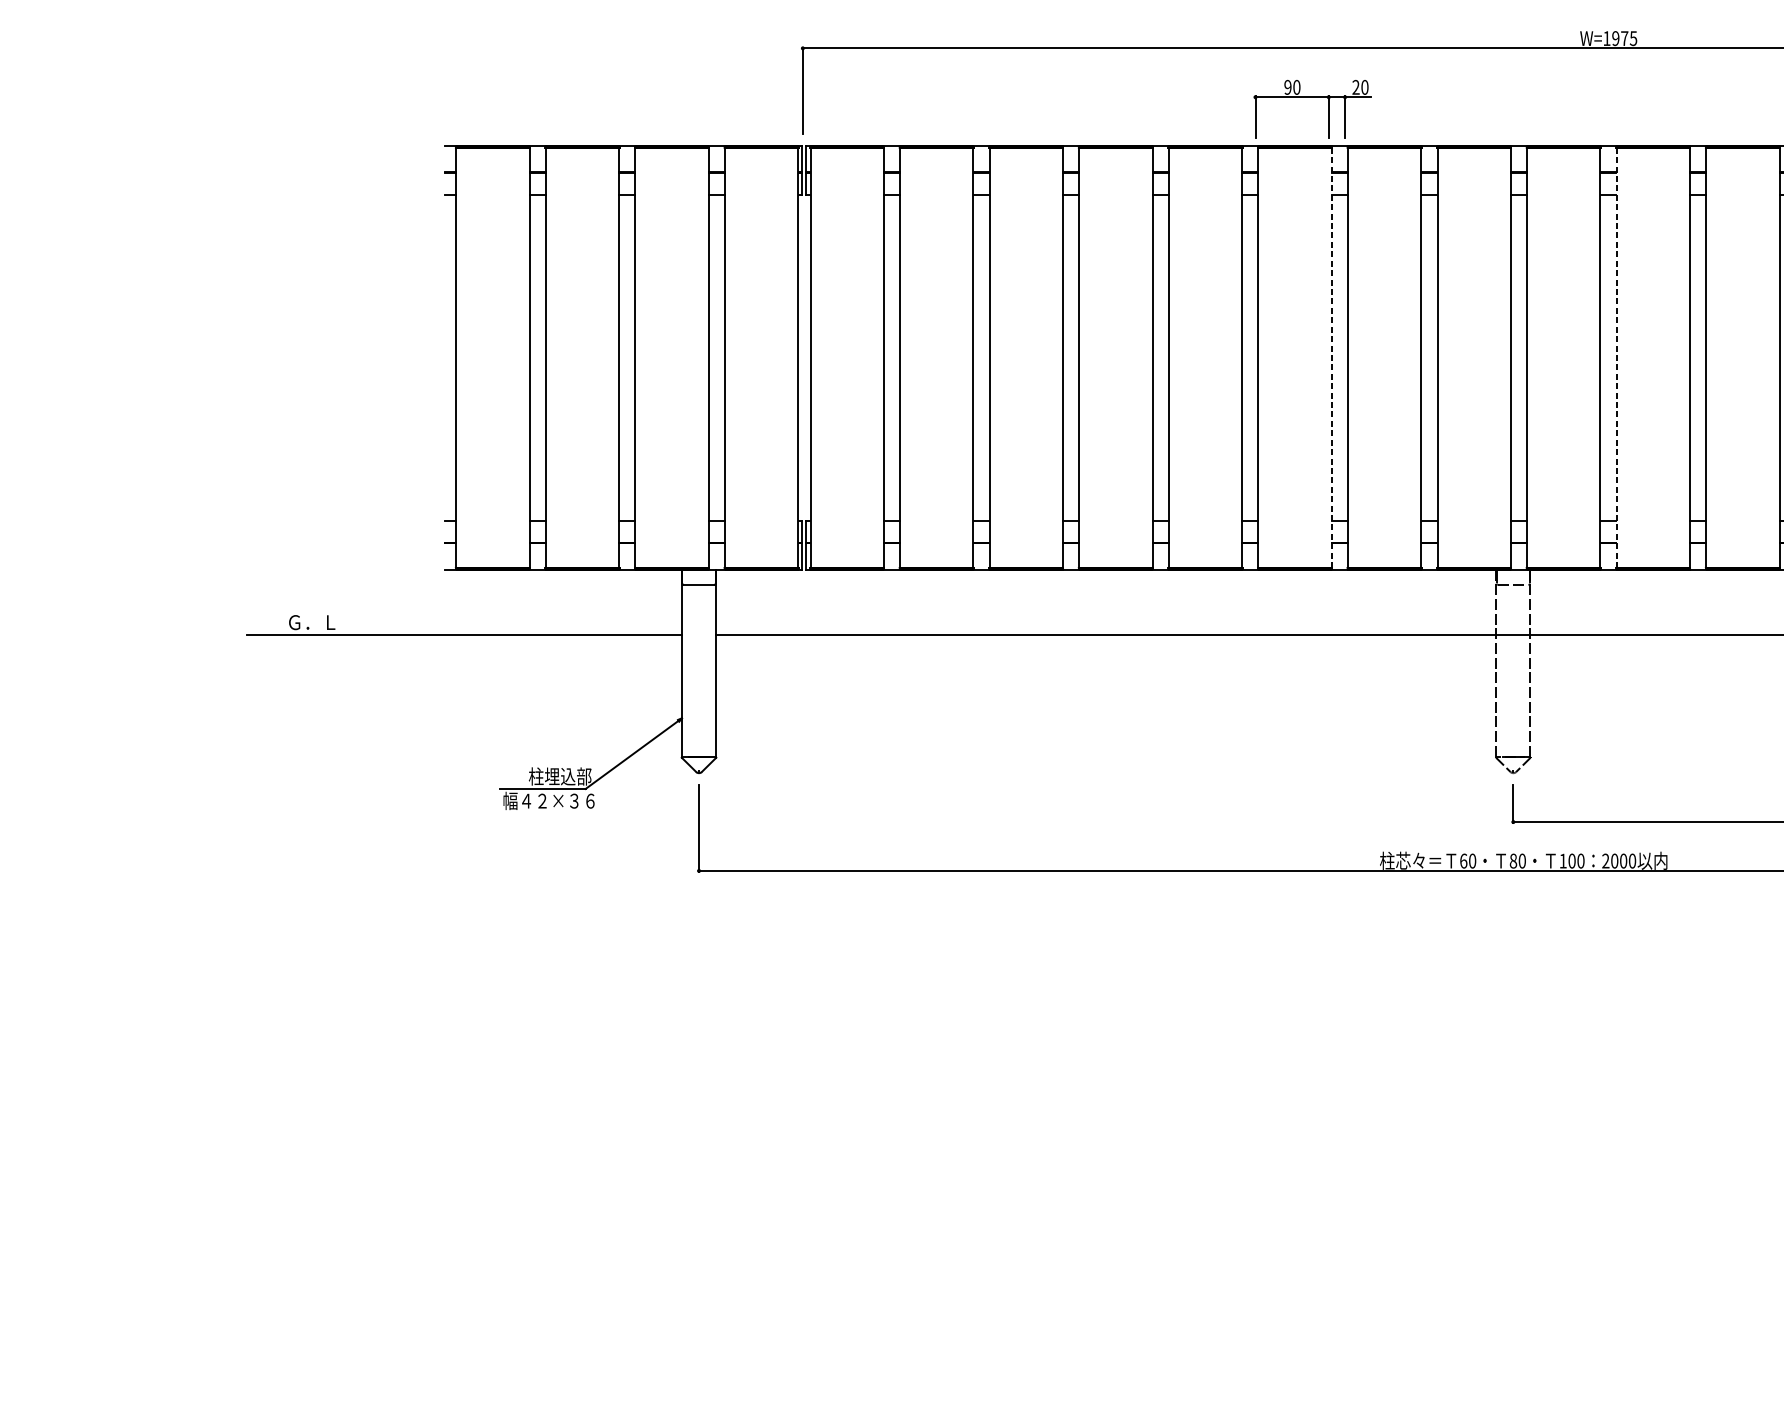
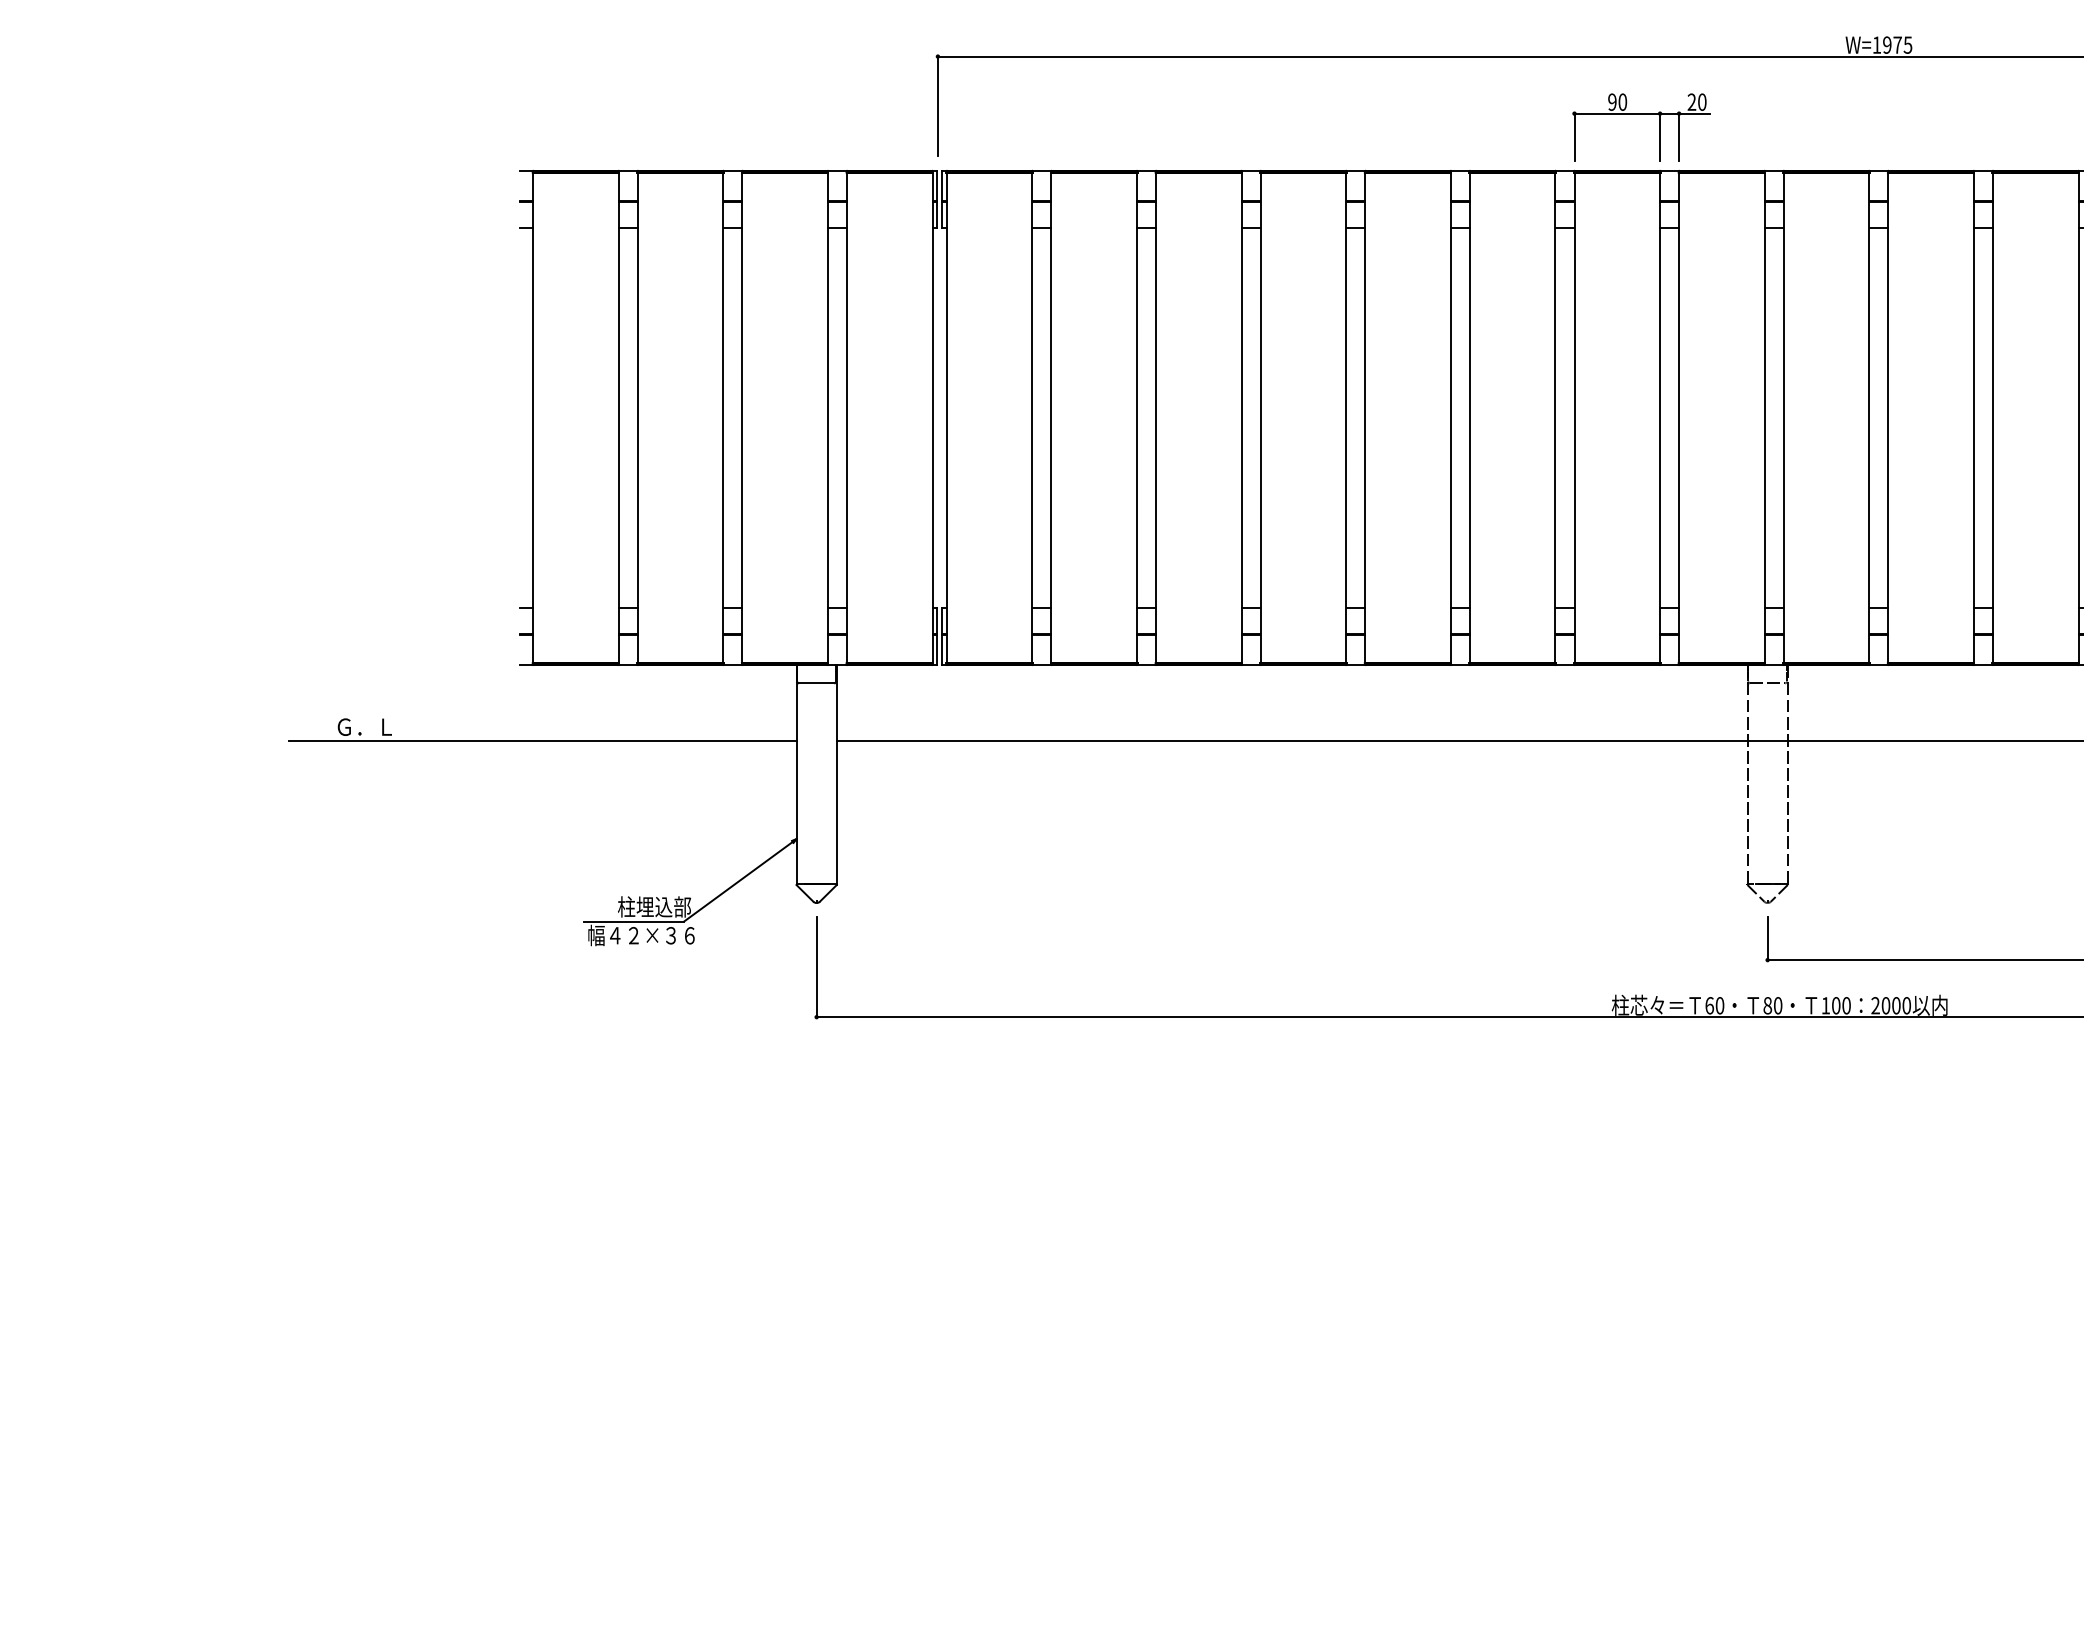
part: (1312, 97) -> (1641, 114), moved
line: (1331, 358) -> (1555, 418), dashed -> solid
line: (1616, 358) -> (1888, 418), dashed -> solid

